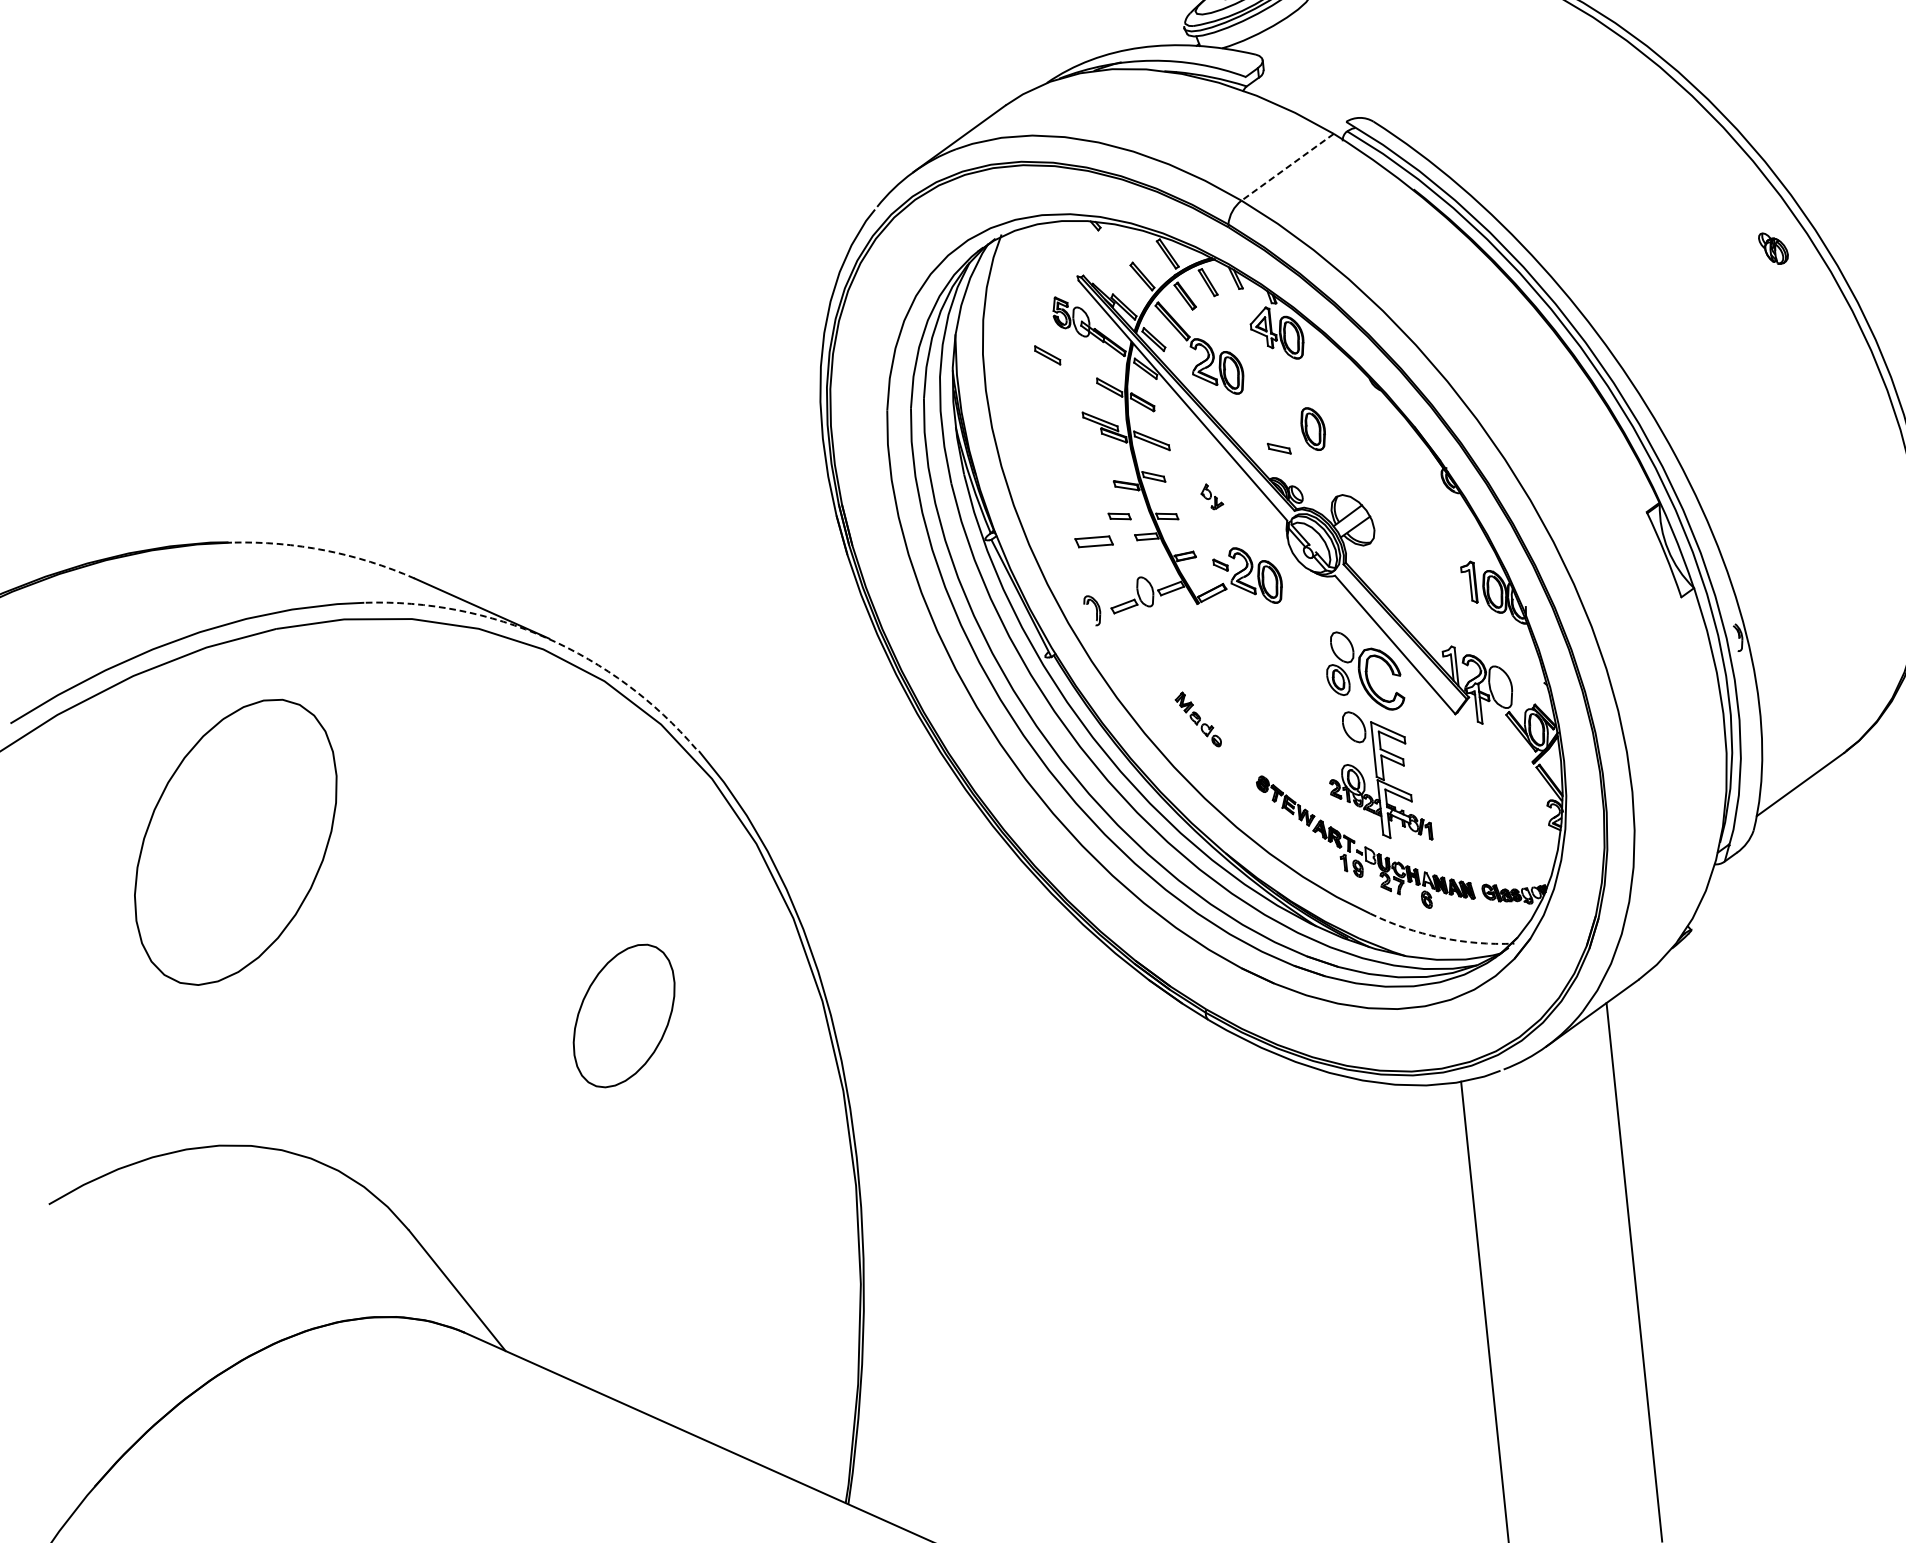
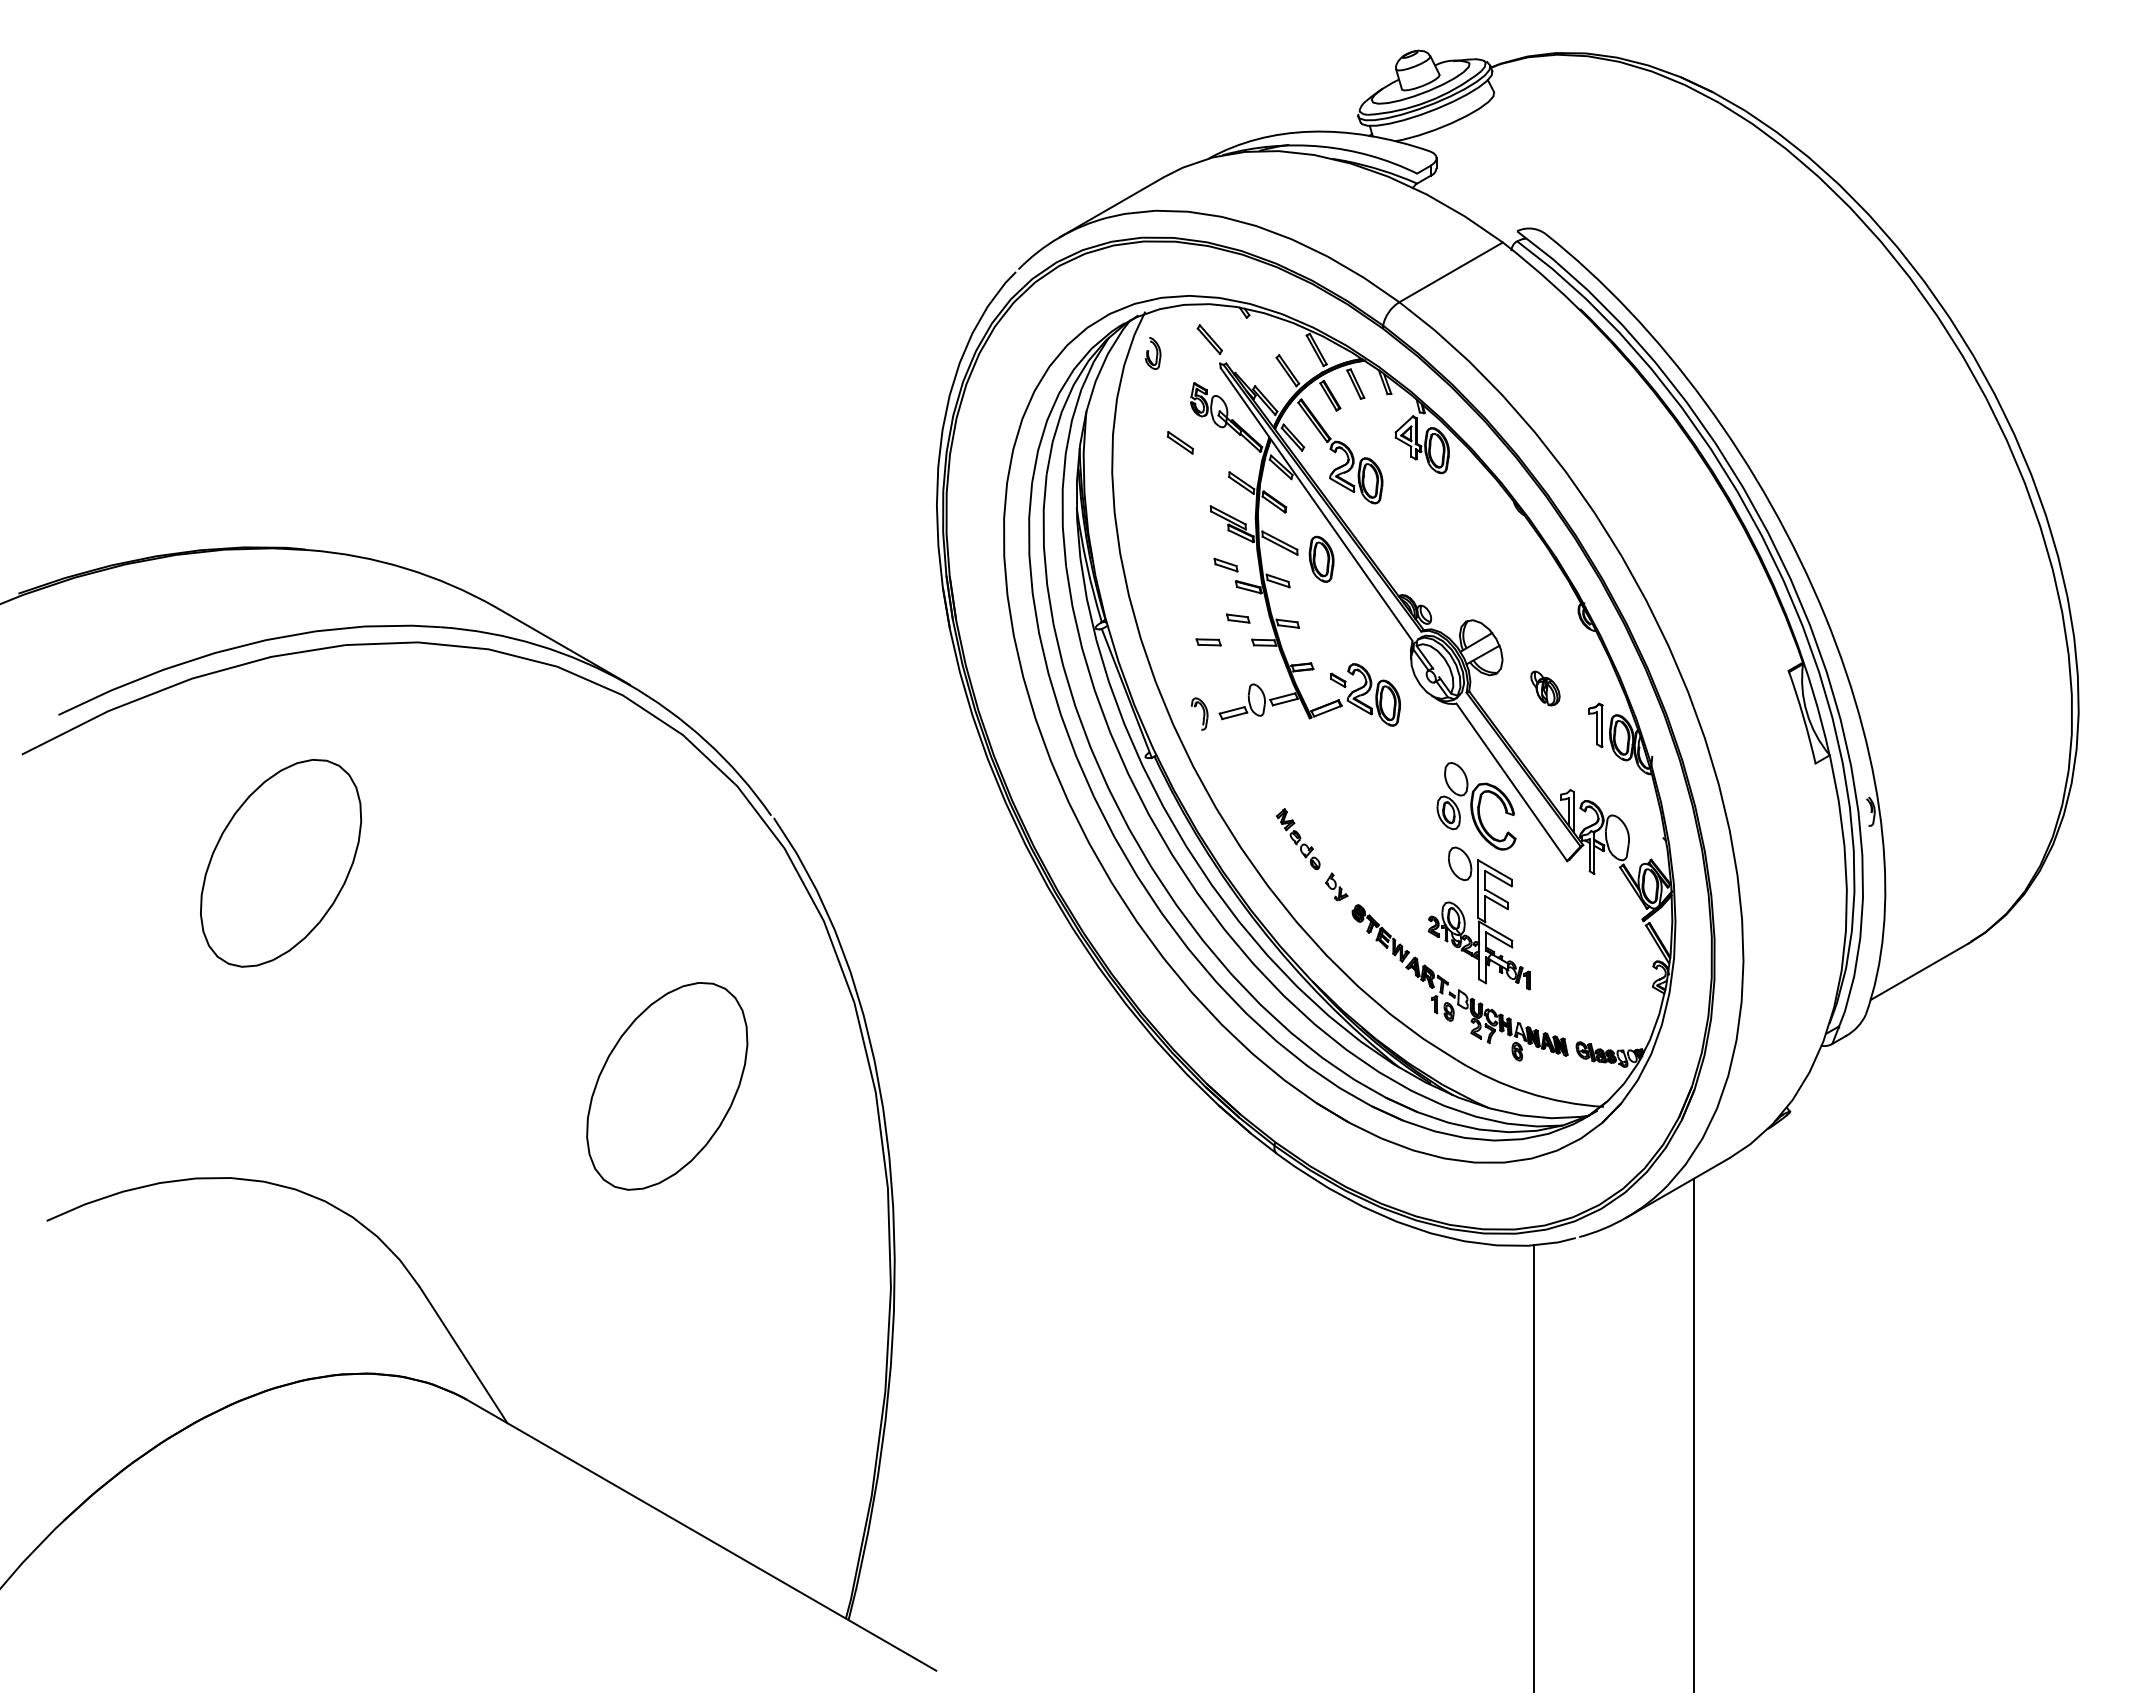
line: (1288, 167) -> (1451, 272), dashed -> solid
part: (1773, 248) -> (1545, 688), moved
part: (1065, 254) -> (1209, 339), added
part: (1012, 273) -> (1152, 353), added
part: (1313, 428) -> (1321, 558), moved
part: (1278, 448) -> (1225, 564), moved
part: (1211, 496) -> (1336, 886), moved
part: (1093, 542) -> (1208, 642), size x0.62
arc: (325, 550) -> (405, 568), dashed -> solid
arc: (546, 637) -> (627, 683), dashed -> solid
part: (236, 842) -> (281, 863), size x0.71
arc: (1440, 937) -> (1527, 1092), dashed -> solid
part: (624, 1016) -> (667, 1086), size x1.43

